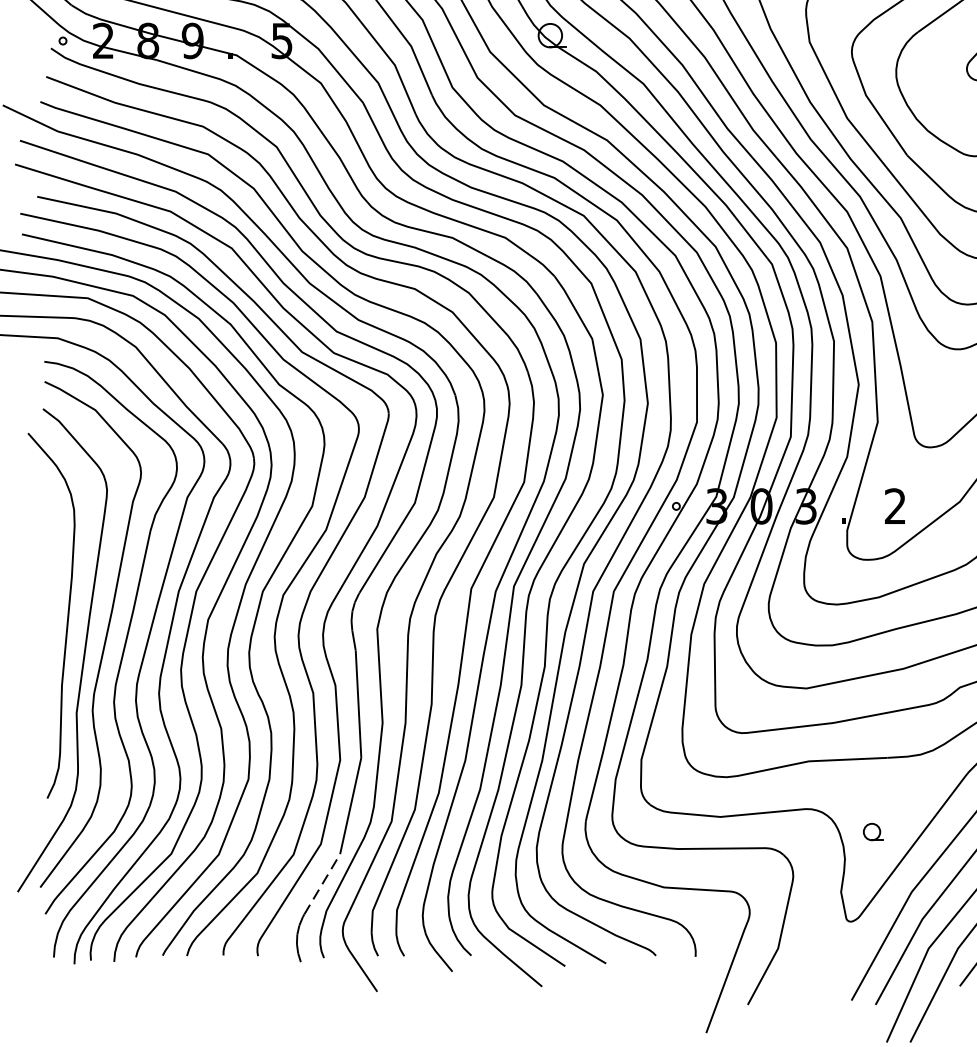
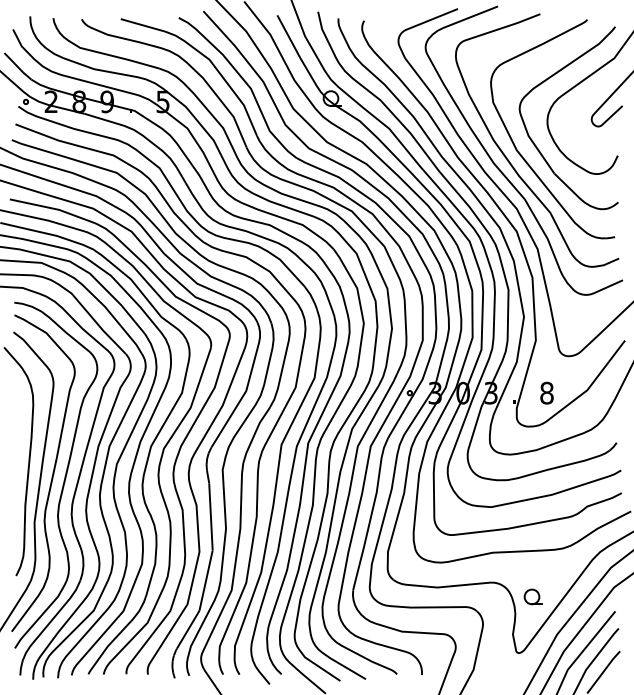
text: (894, 505) -> (546, 392), 2 -> 8
part: (872, 831) -> (532, 596), size x1.43
line: (322, 884) -> (188, 629), dashed -> solid

